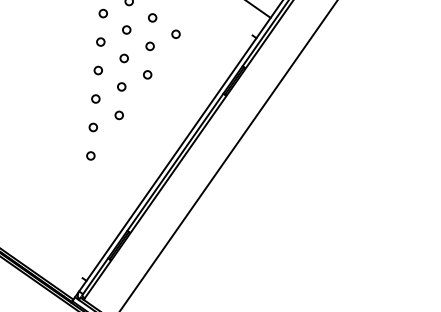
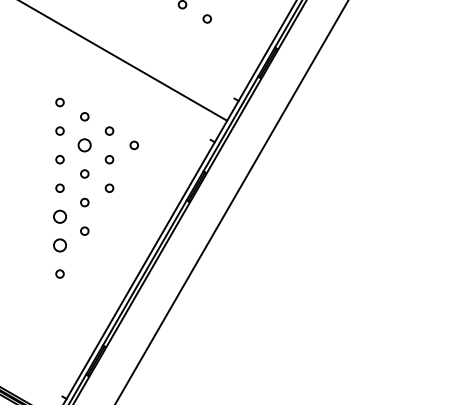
circle: (126, 30) -> (84, 145), size x1.6
circle: (95, 98) -> (59, 216), size x1.6
circle: (92, 127) -> (59, 245), size x1.6

